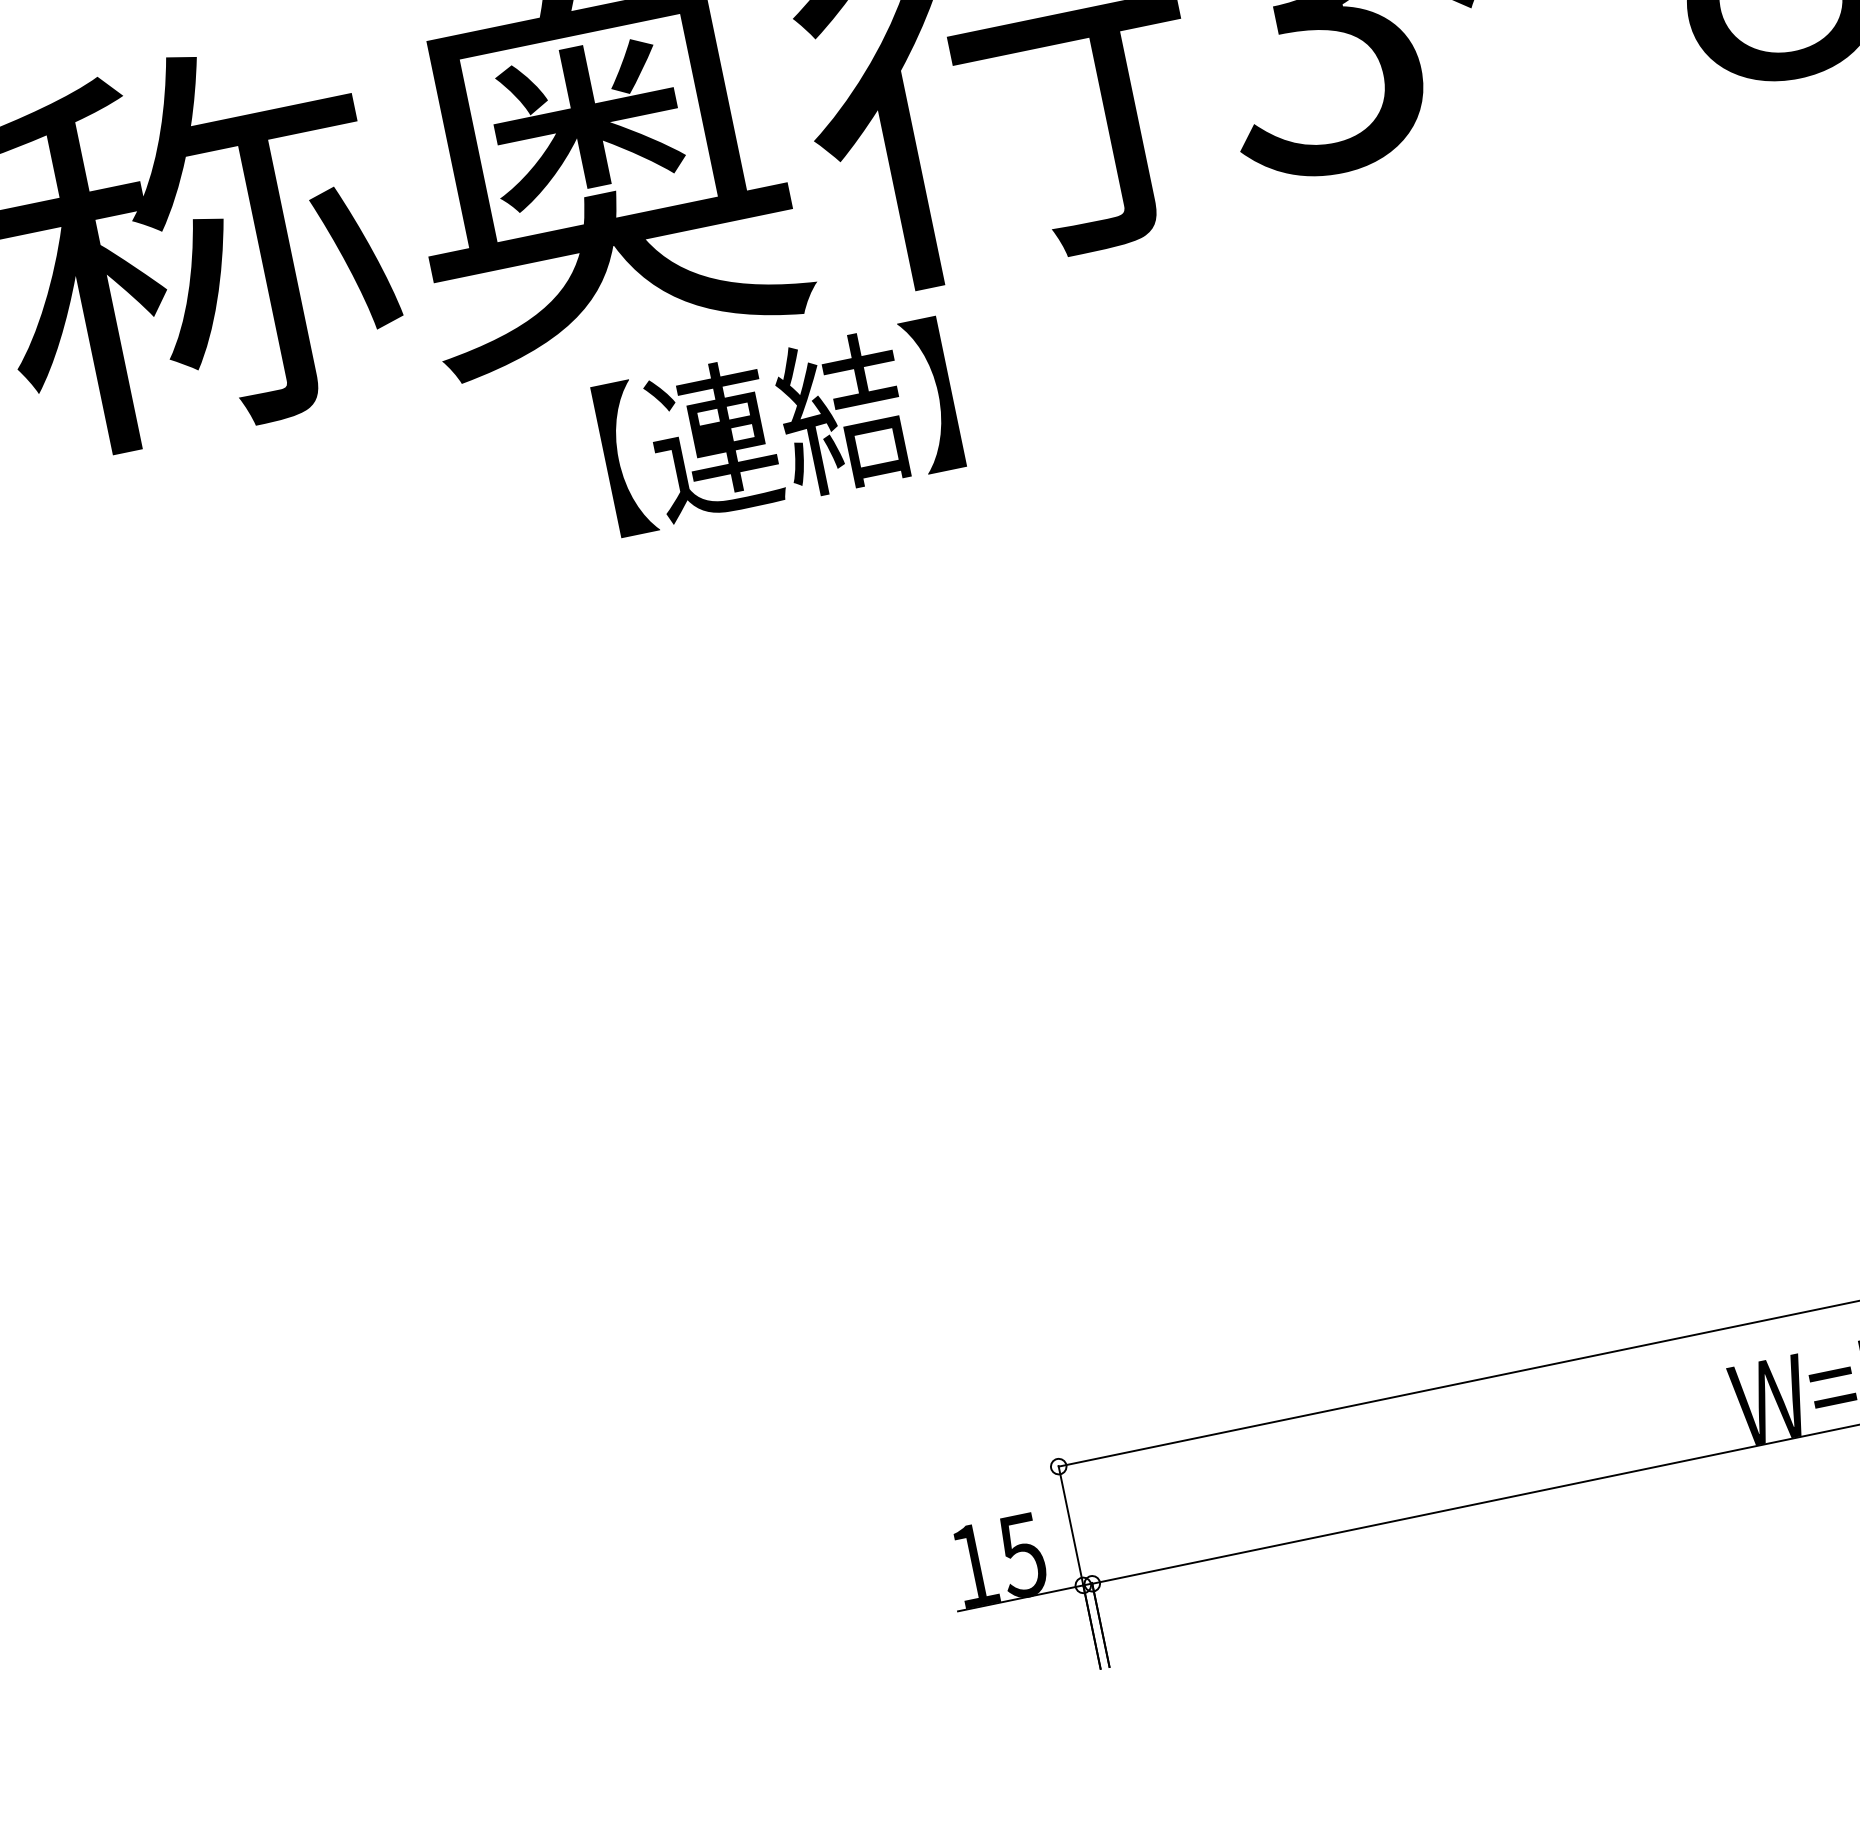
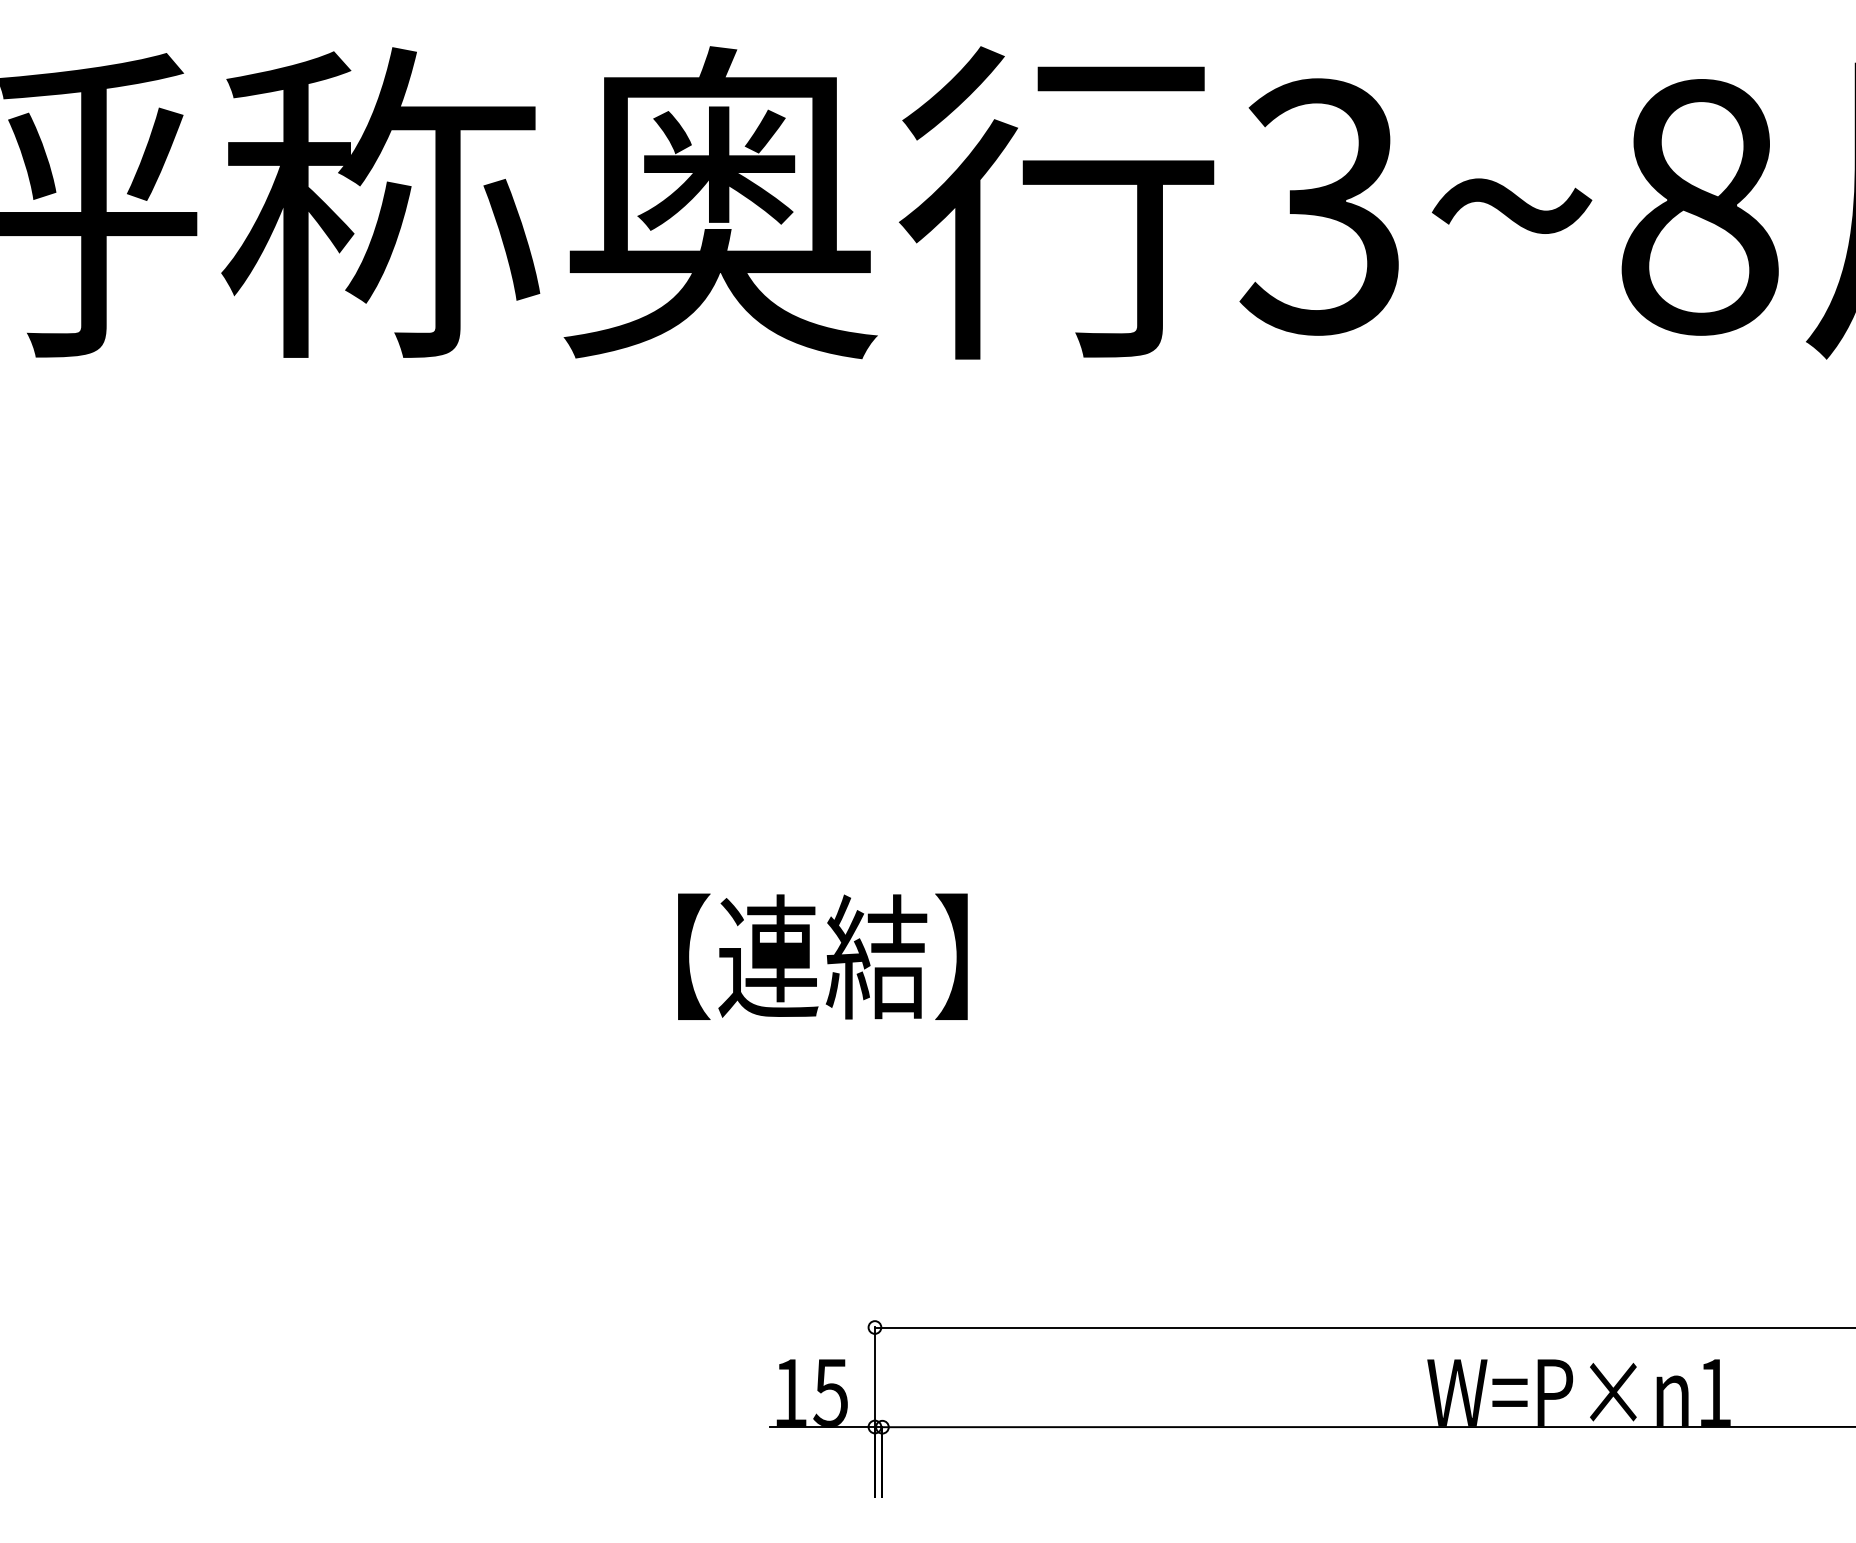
text: (778, 426) -> (822, 956), moved

